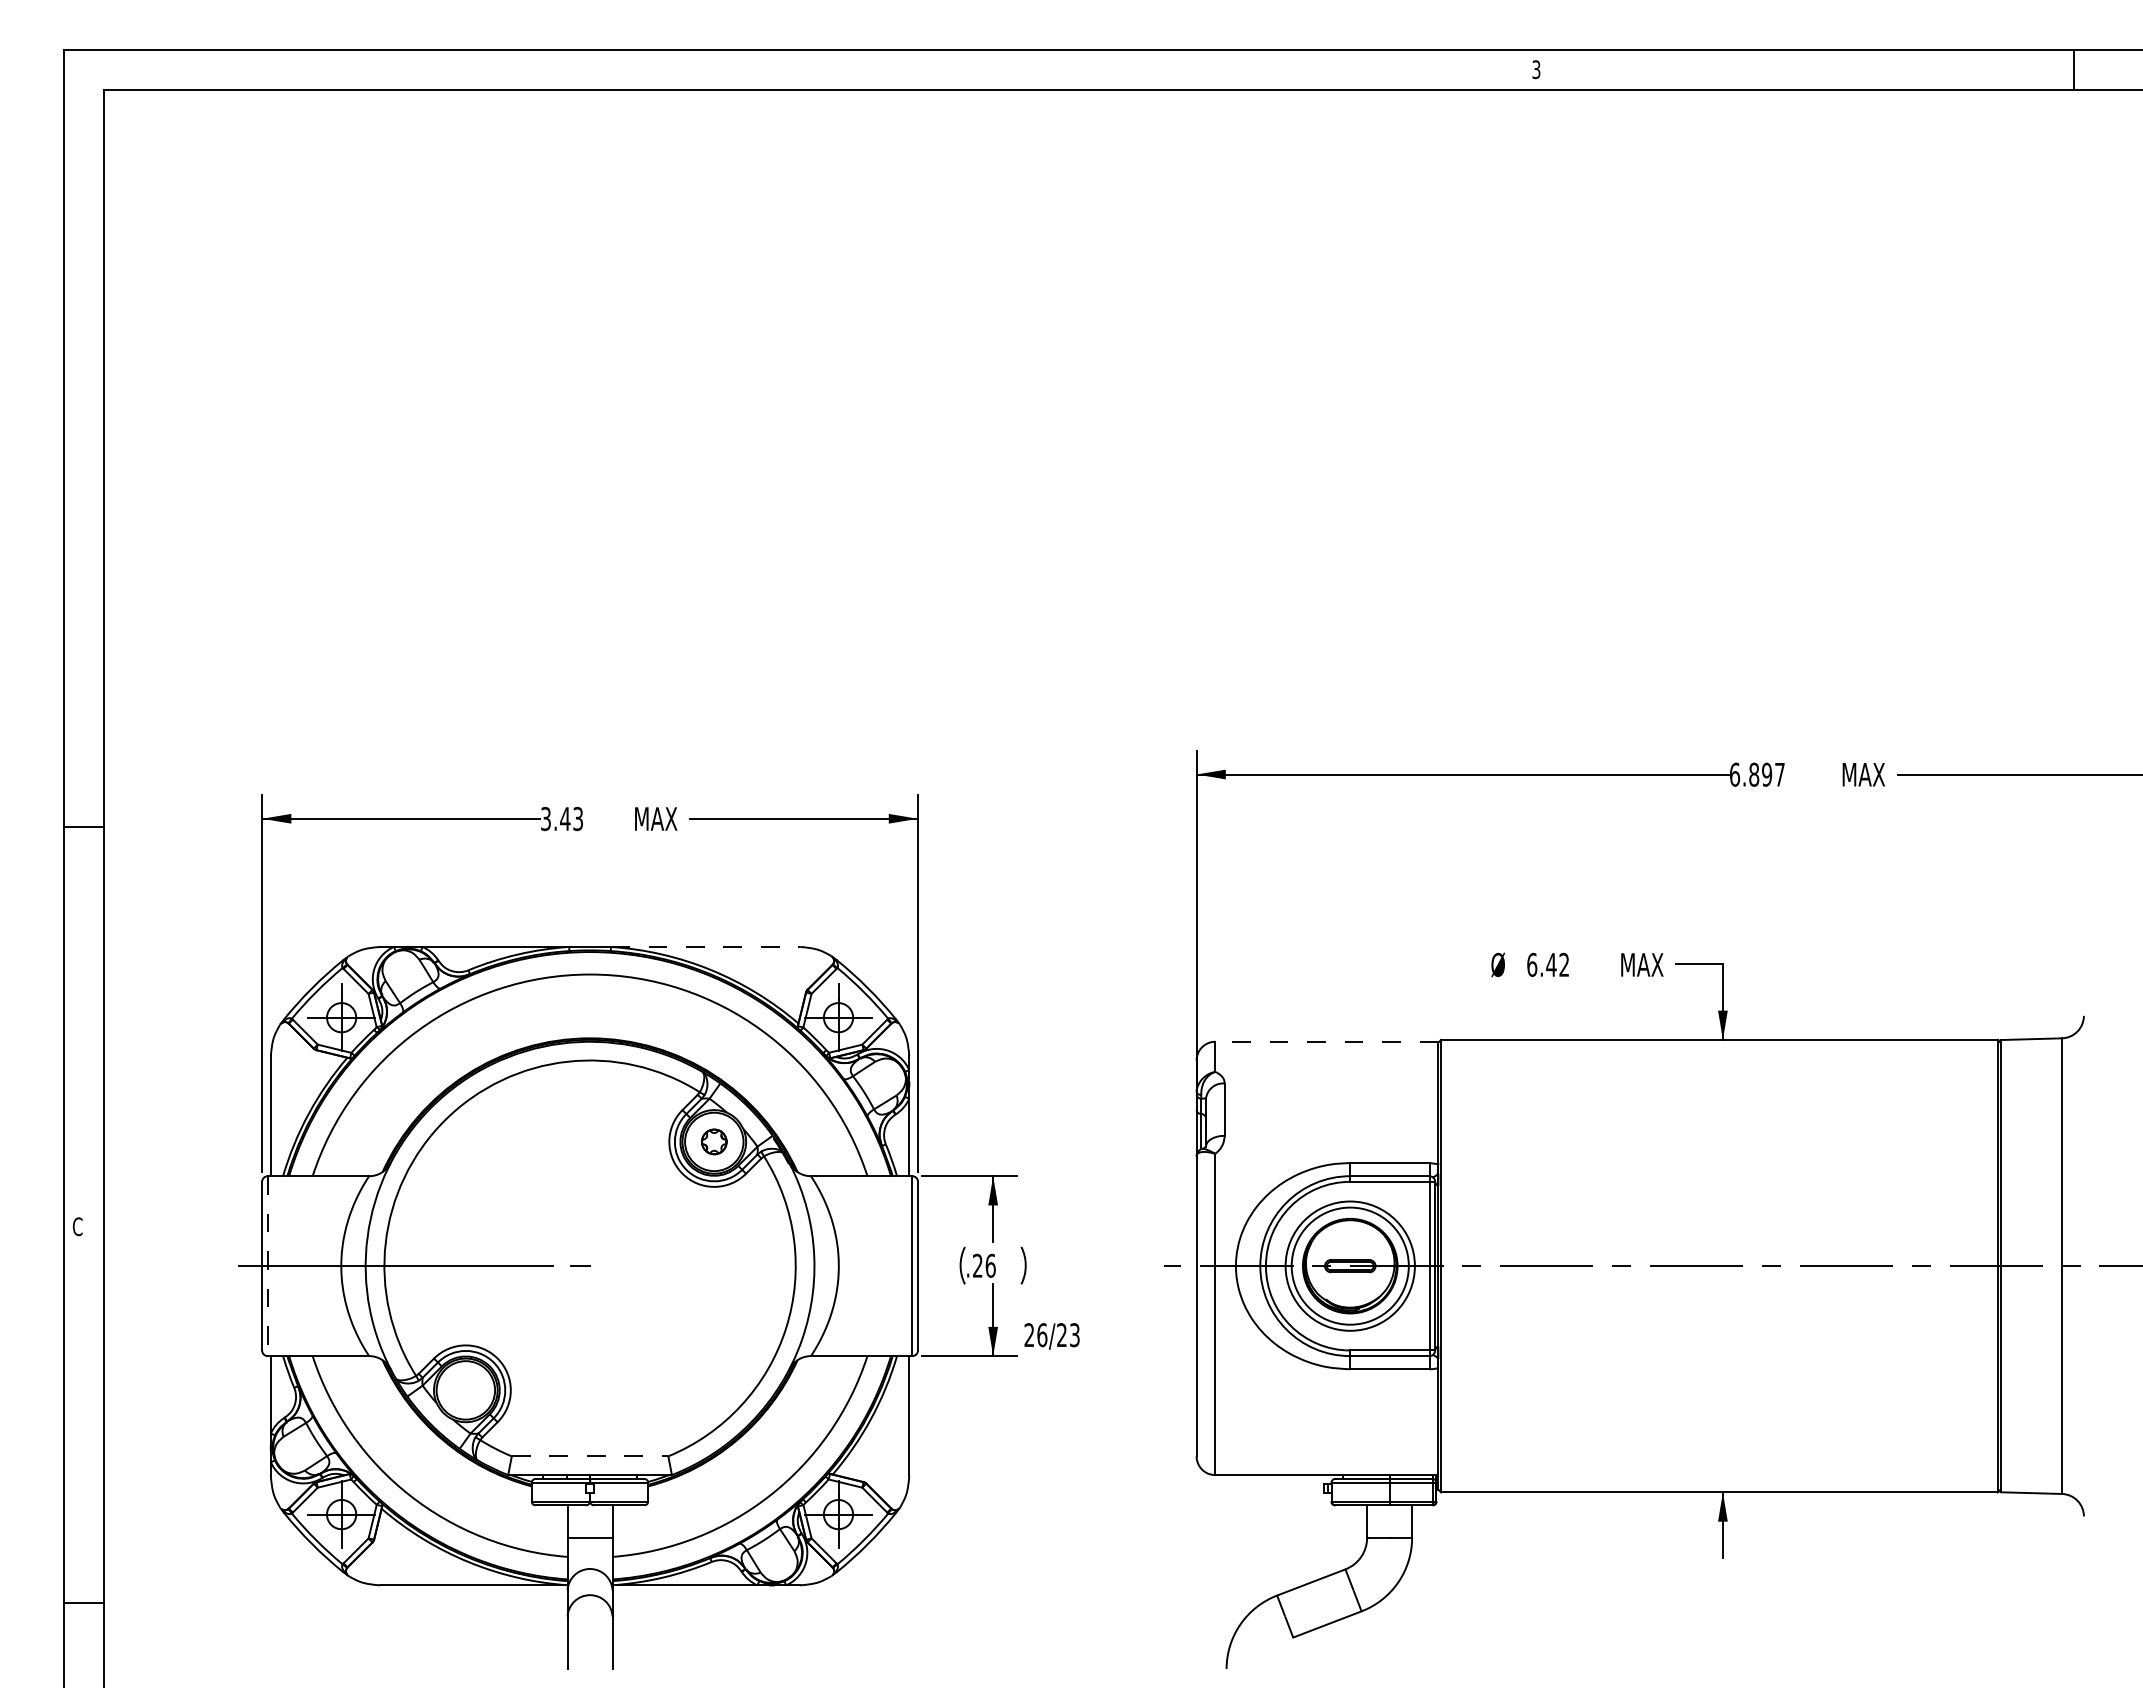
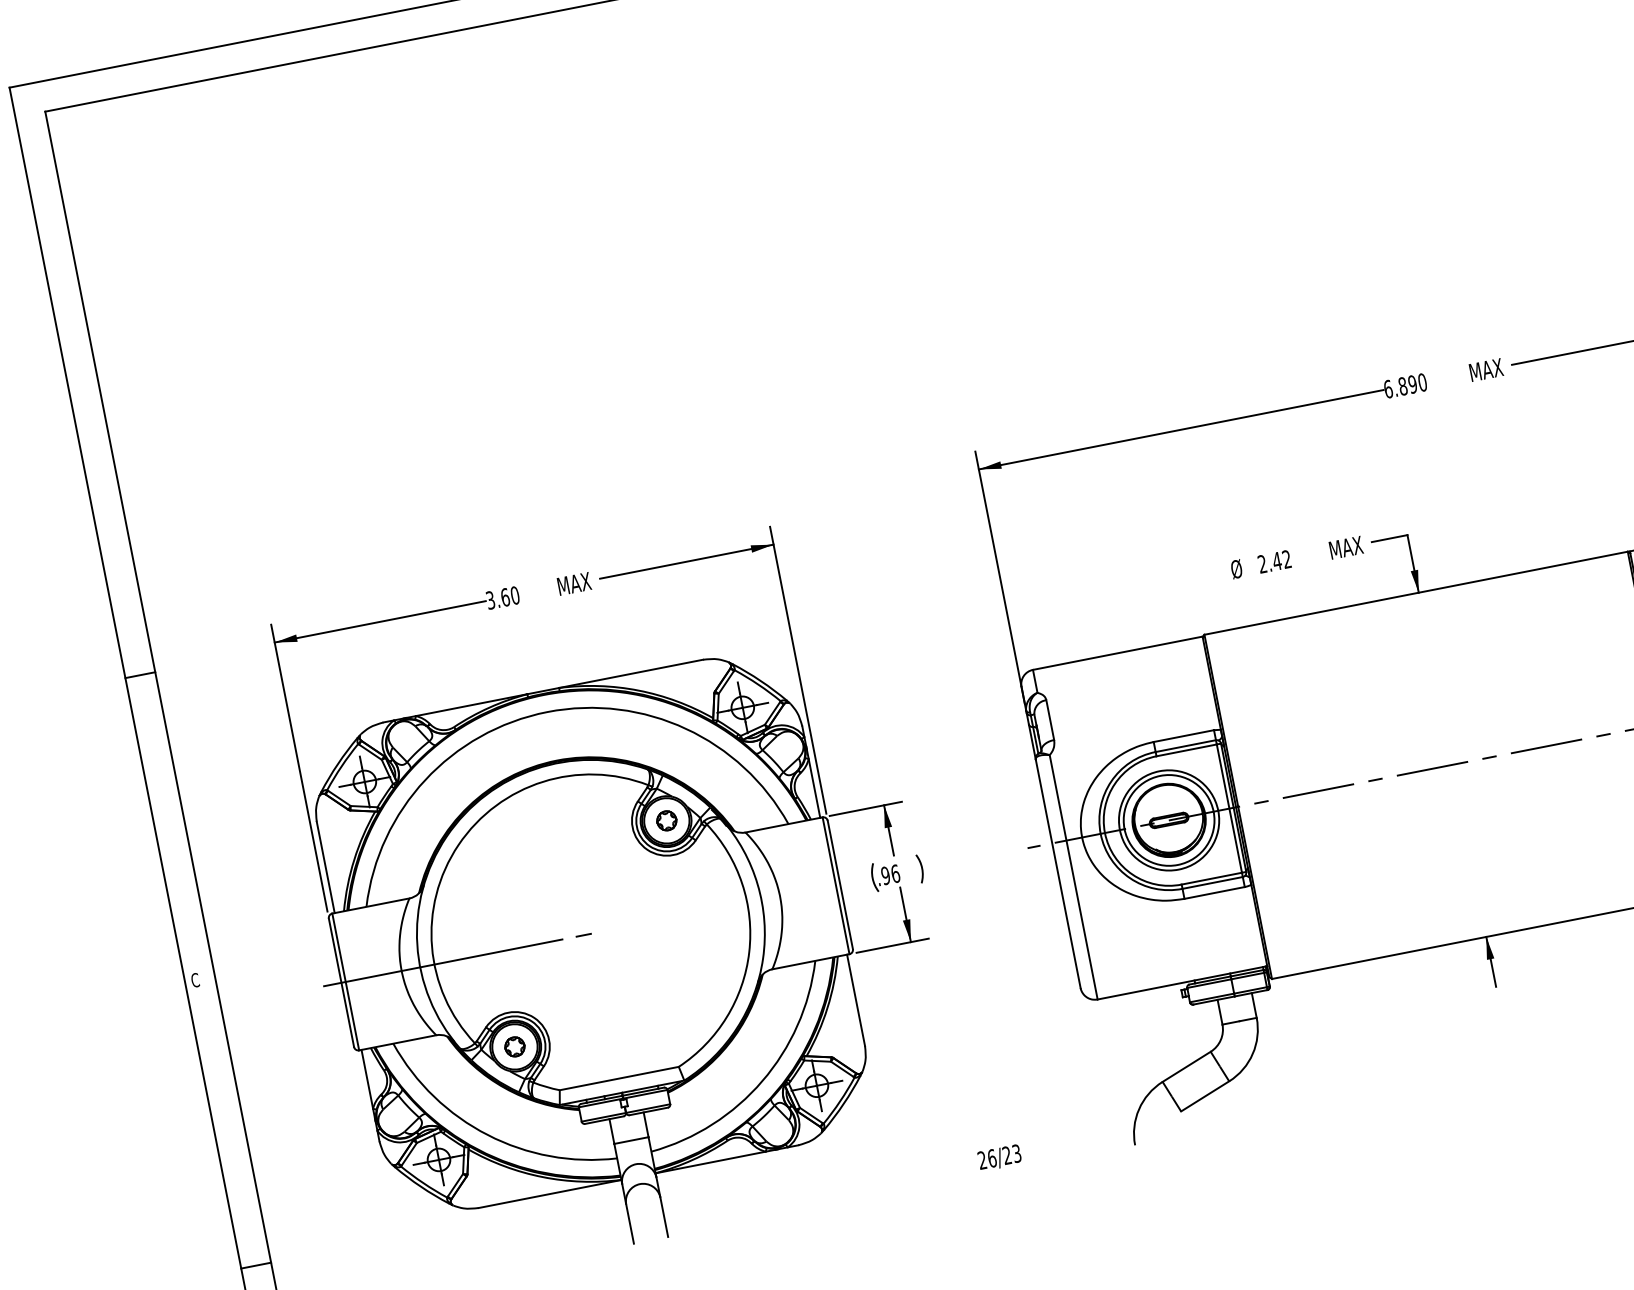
text: (1779, 774) -> (1422, 382), 6.897 -> 6.890
text: (571, 819) -> (510, 596), 3.43 -> 3.60
line: (705, 946) -> (630, 673), dashed -> solid
text: (1532, 964) -> (1262, 563), 6.42 -> 2.42
line: (1326, 1041) -> (1117, 653), dashed -> solid
text: (977, 1265) -> (885, 875), .26 -> .96
line: (267, 1266) -> (345, 982), dashed -> solid
text: (1051, 1336) -> (999, 1158), moved
part: (465, 1390) -> (514, 1047), added
line: (590, 1456) -> (619, 1078), dashed -> solid

